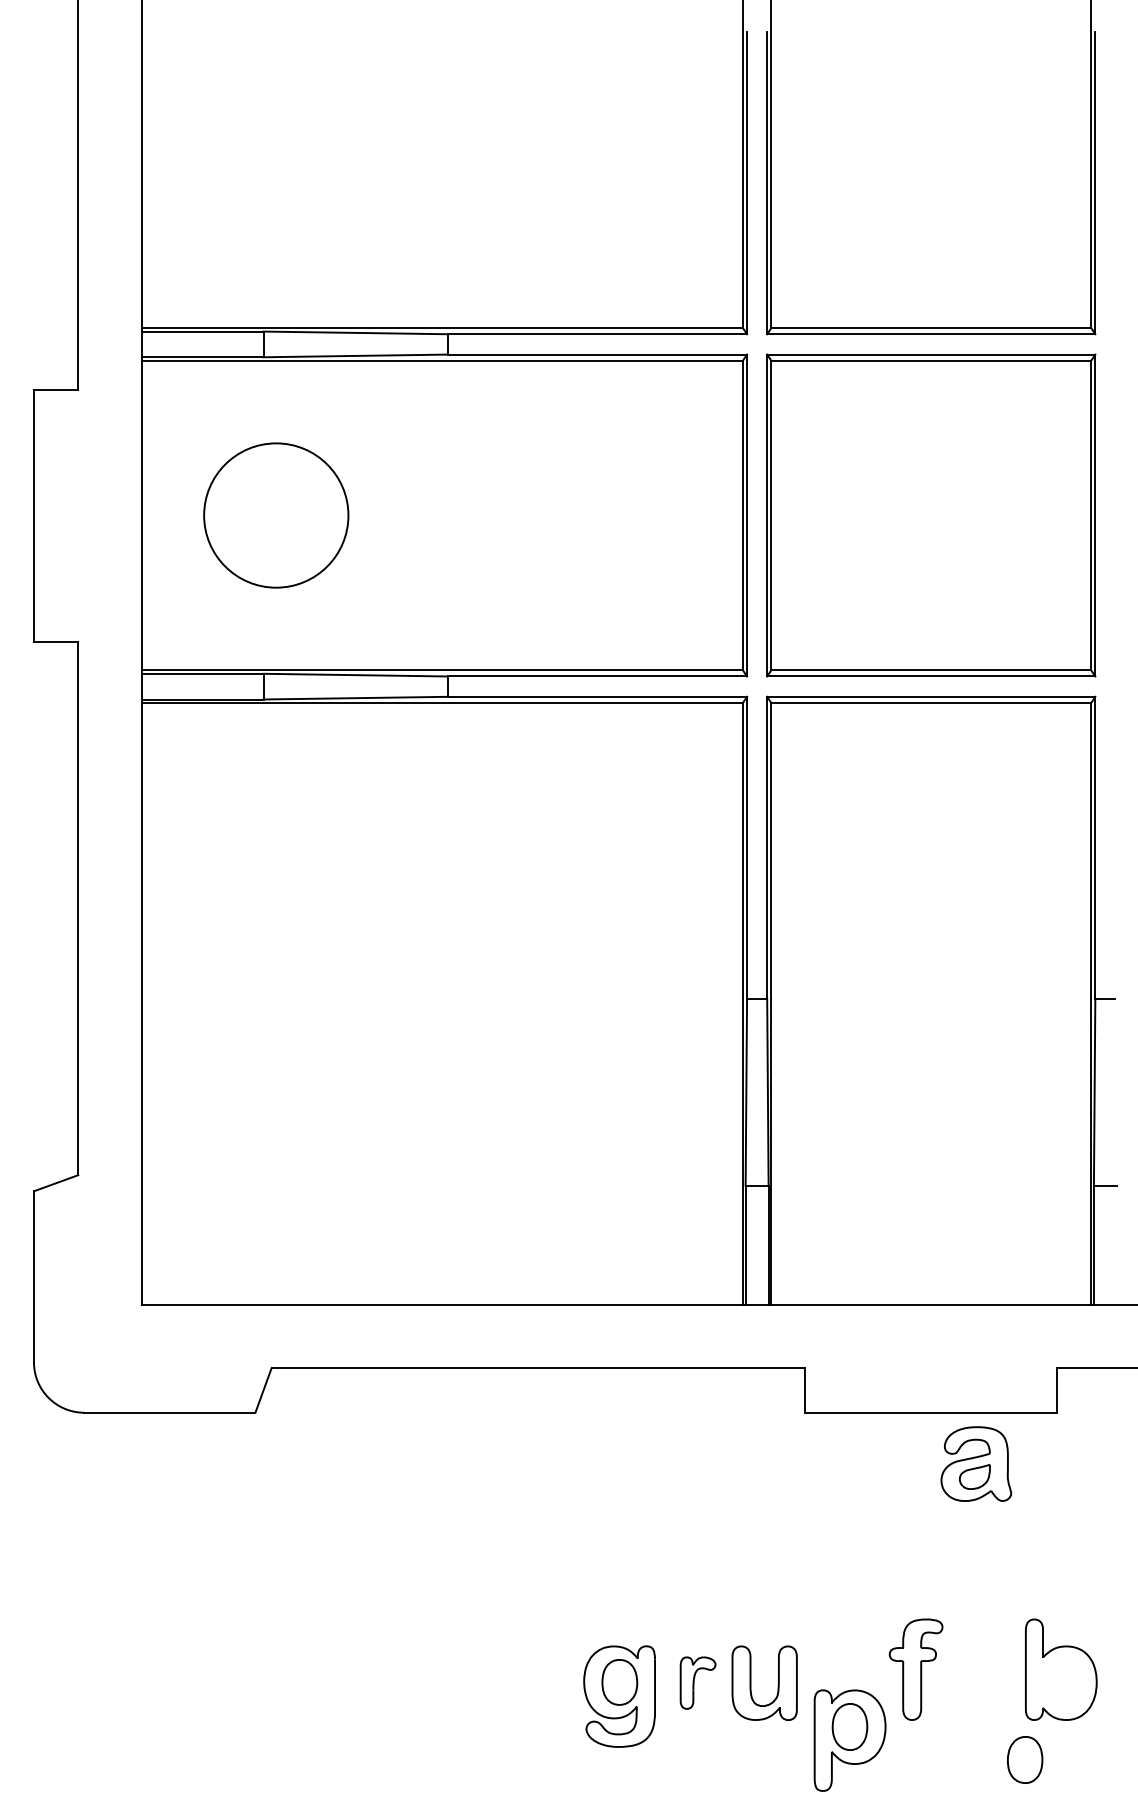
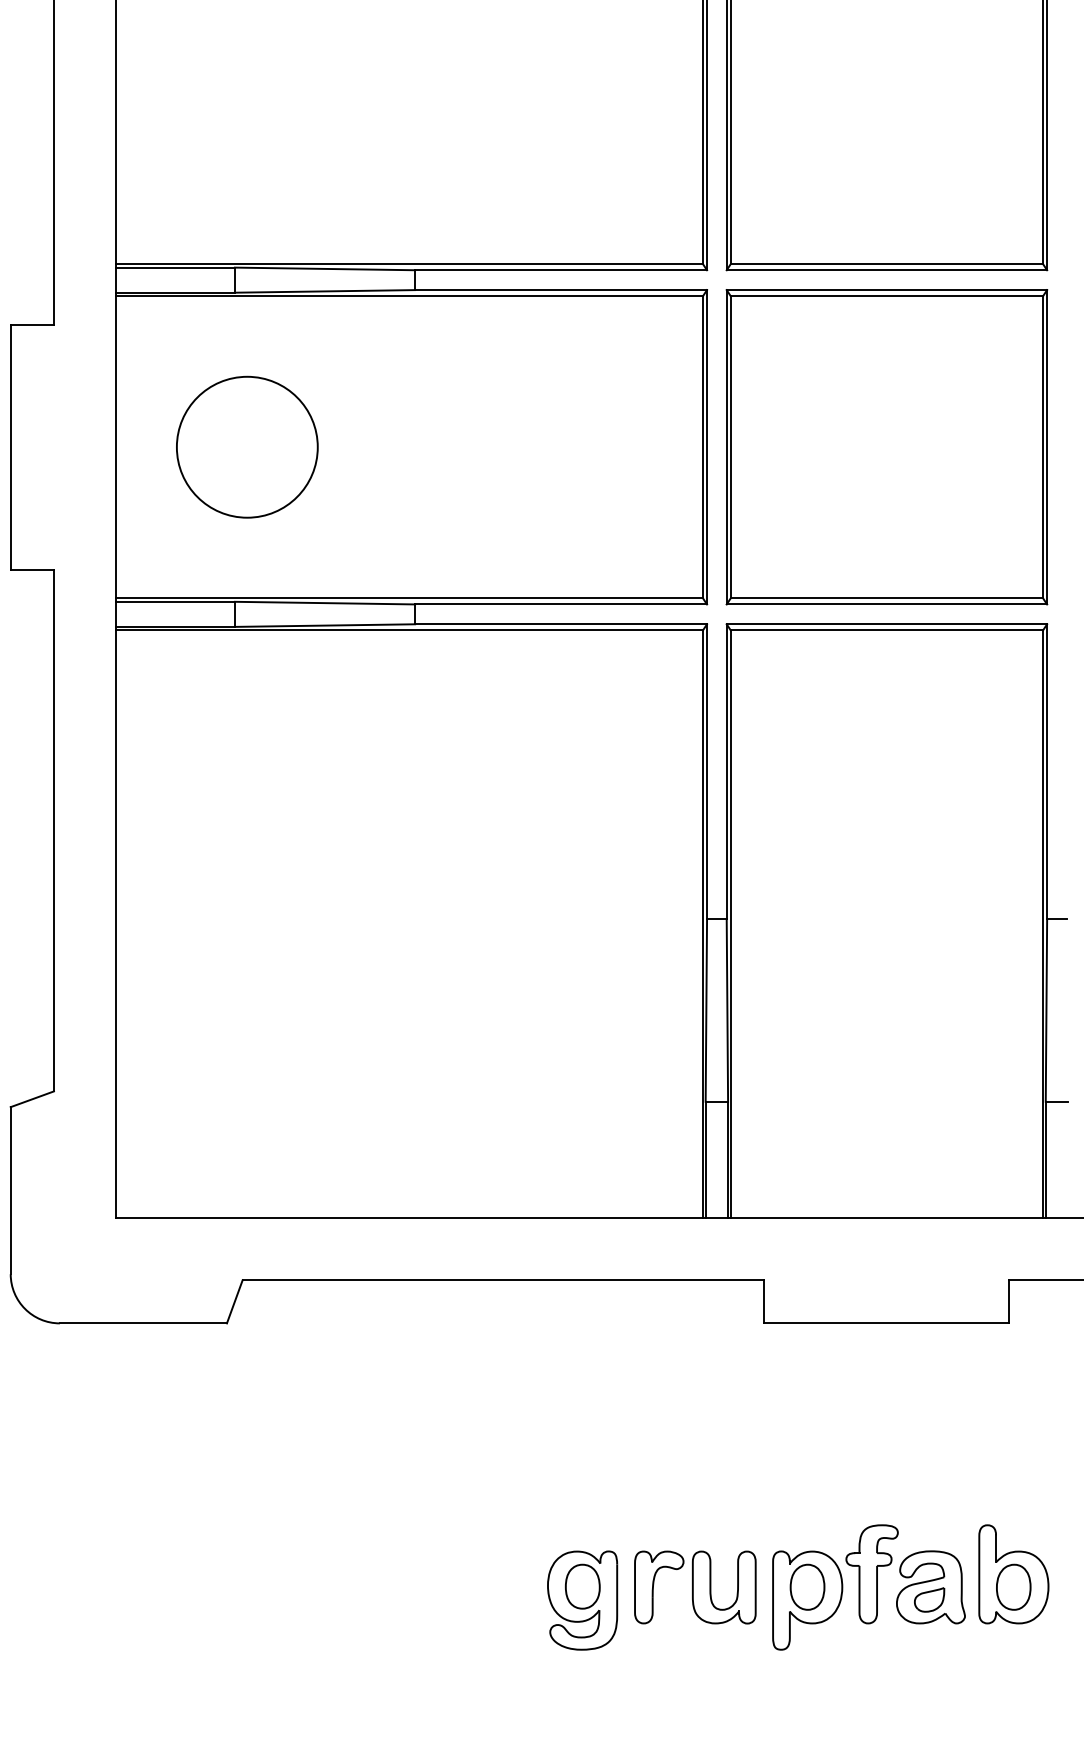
part: (976, 1463) -> (931, 1586), moved
part: (697, 1682) -> (658, 1586), size x1.43
part: (849, 1740) -> (807, 1600), moved
part: (1025, 1759) -> (1014, 1586), moved

